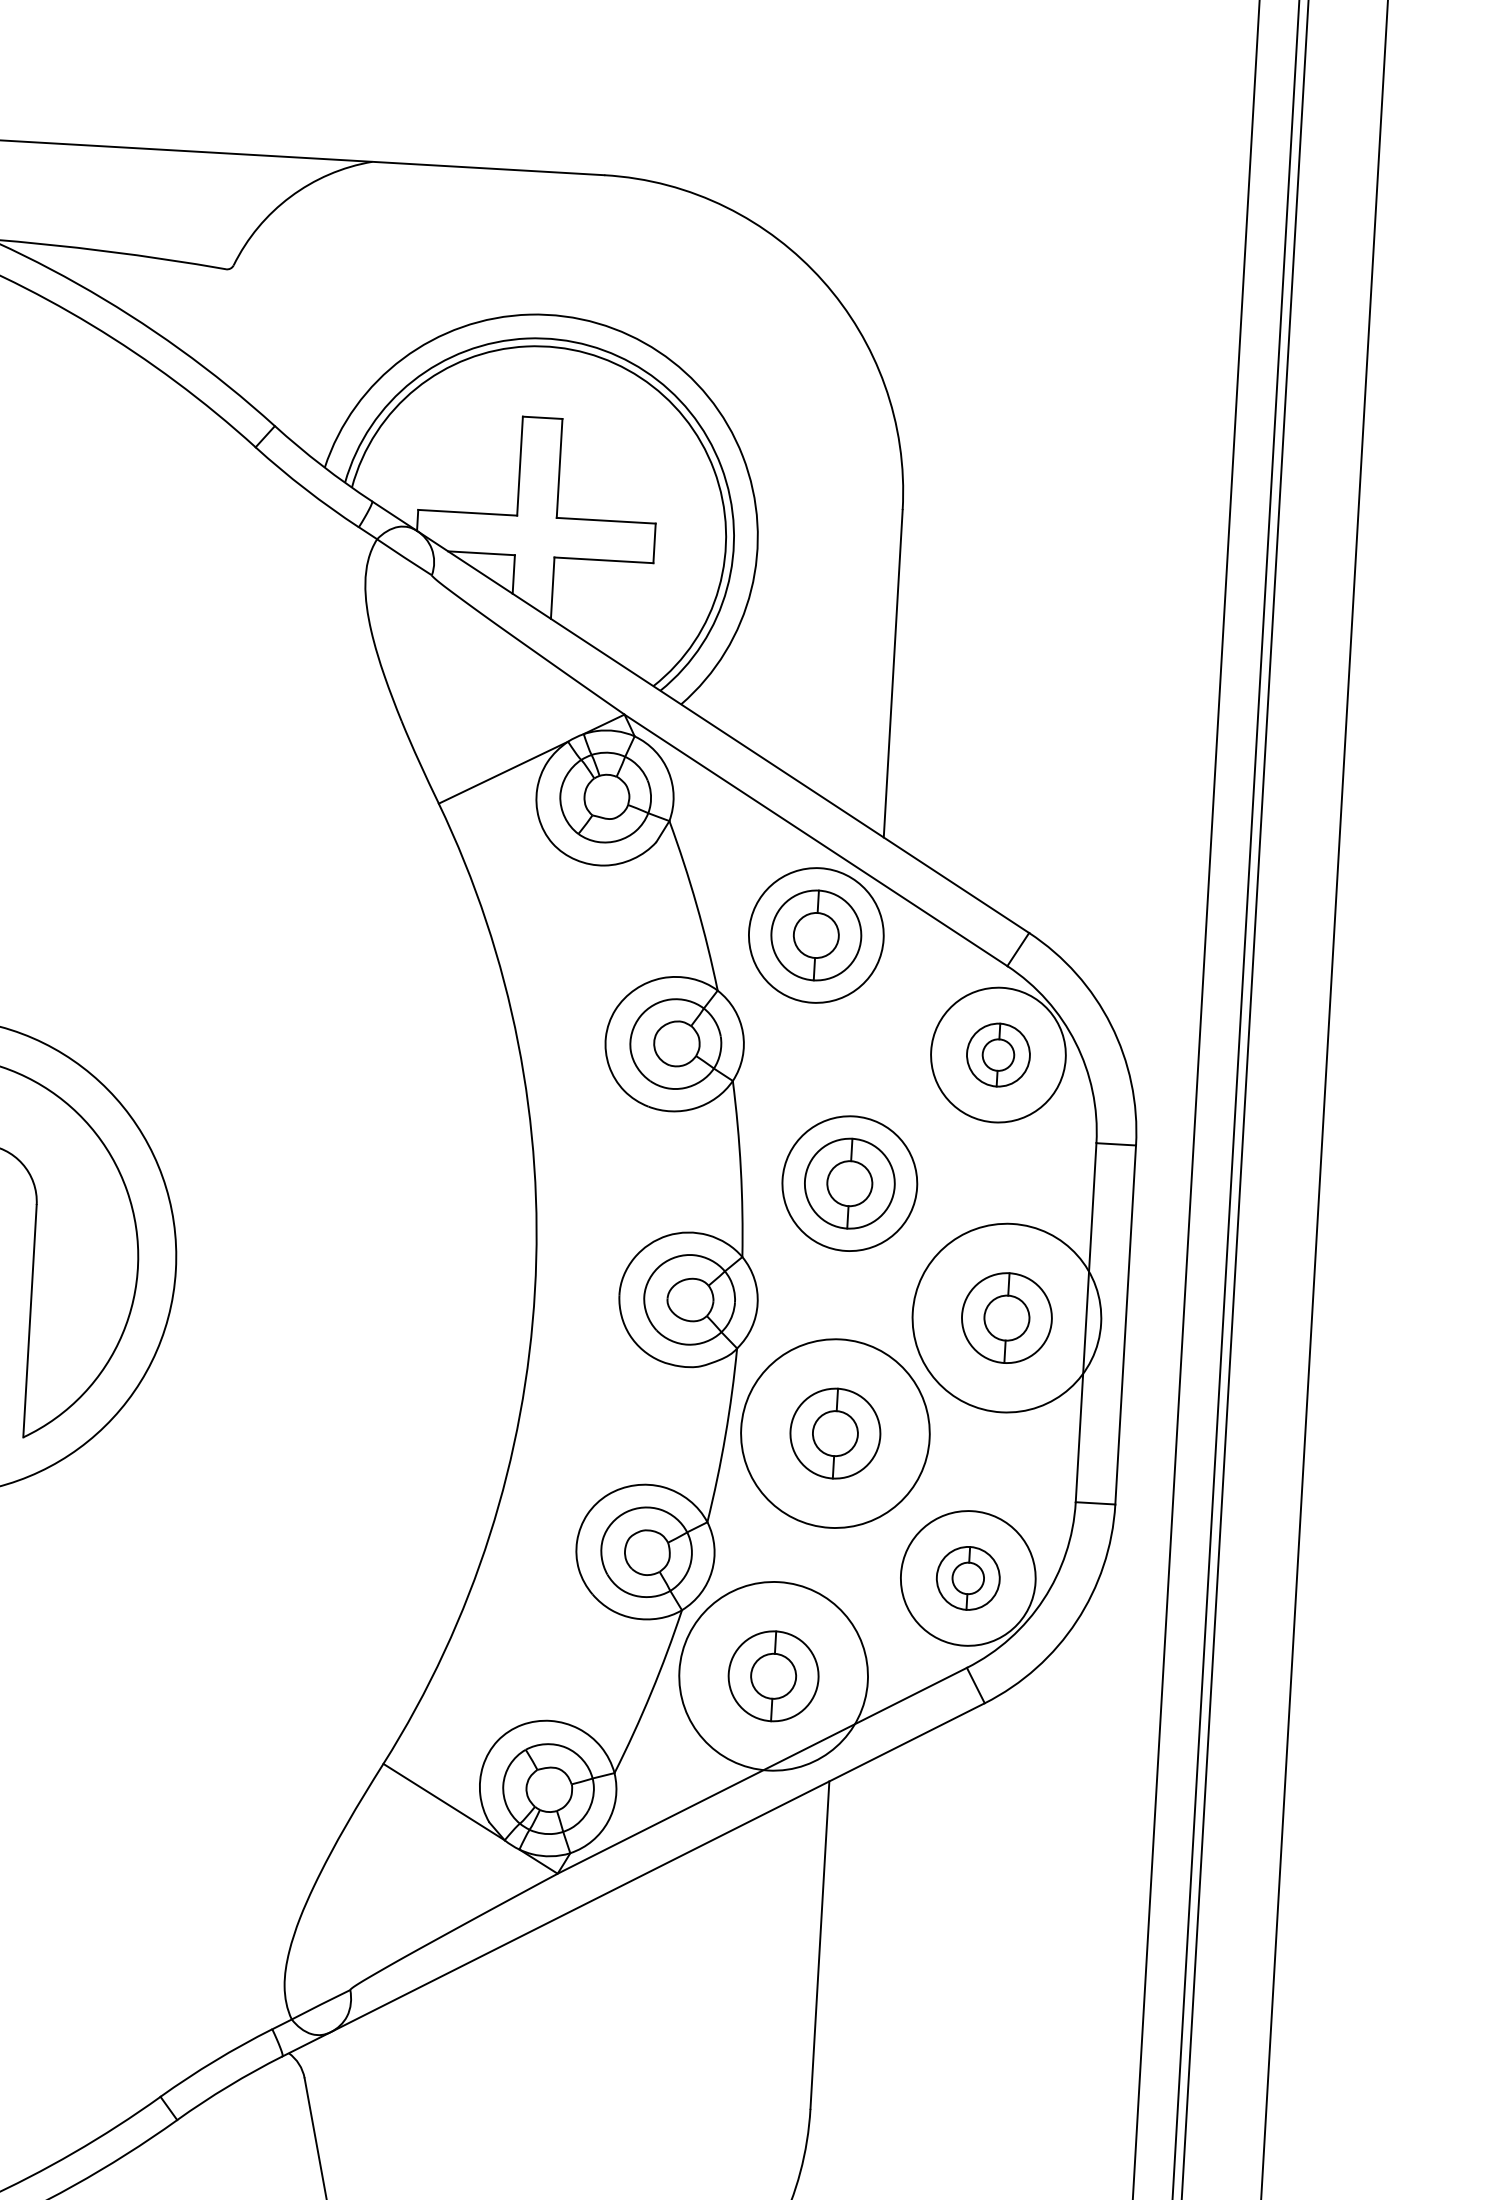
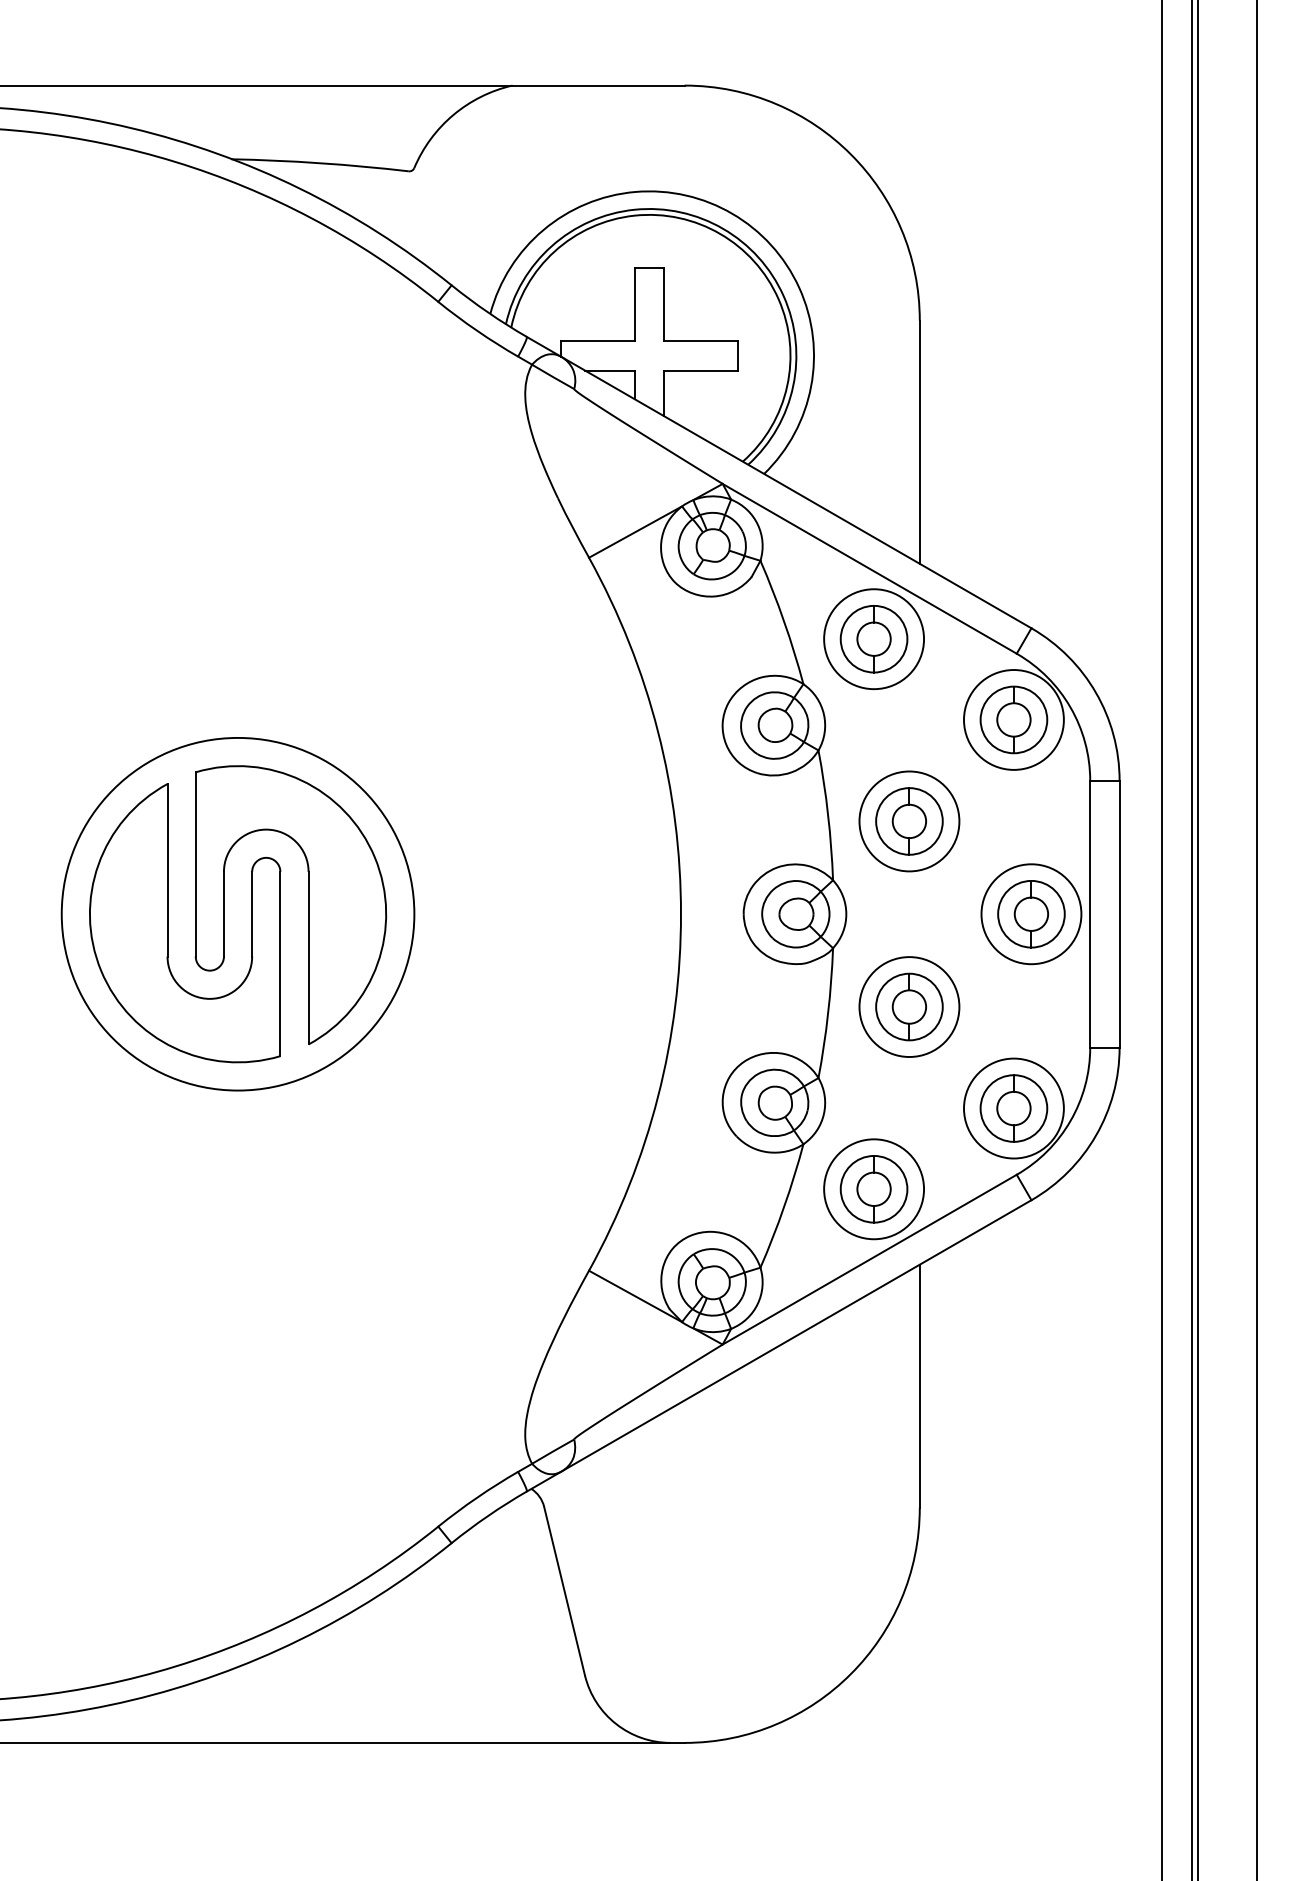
part: (997, 1054) -> (1013, 719), size x1.43
circle: (1006, 1318) -> (1031, 914), size x0.71
circle: (835, 1434) -> (909, 1007), size x0.71
part: (967, 1578) -> (1013, 1108), size x1.43
circle: (774, 1676) -> (874, 1189), size x0.71

